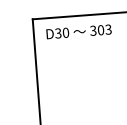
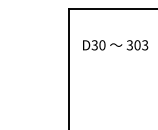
text: (79, 32) -> (115, 45), moved

